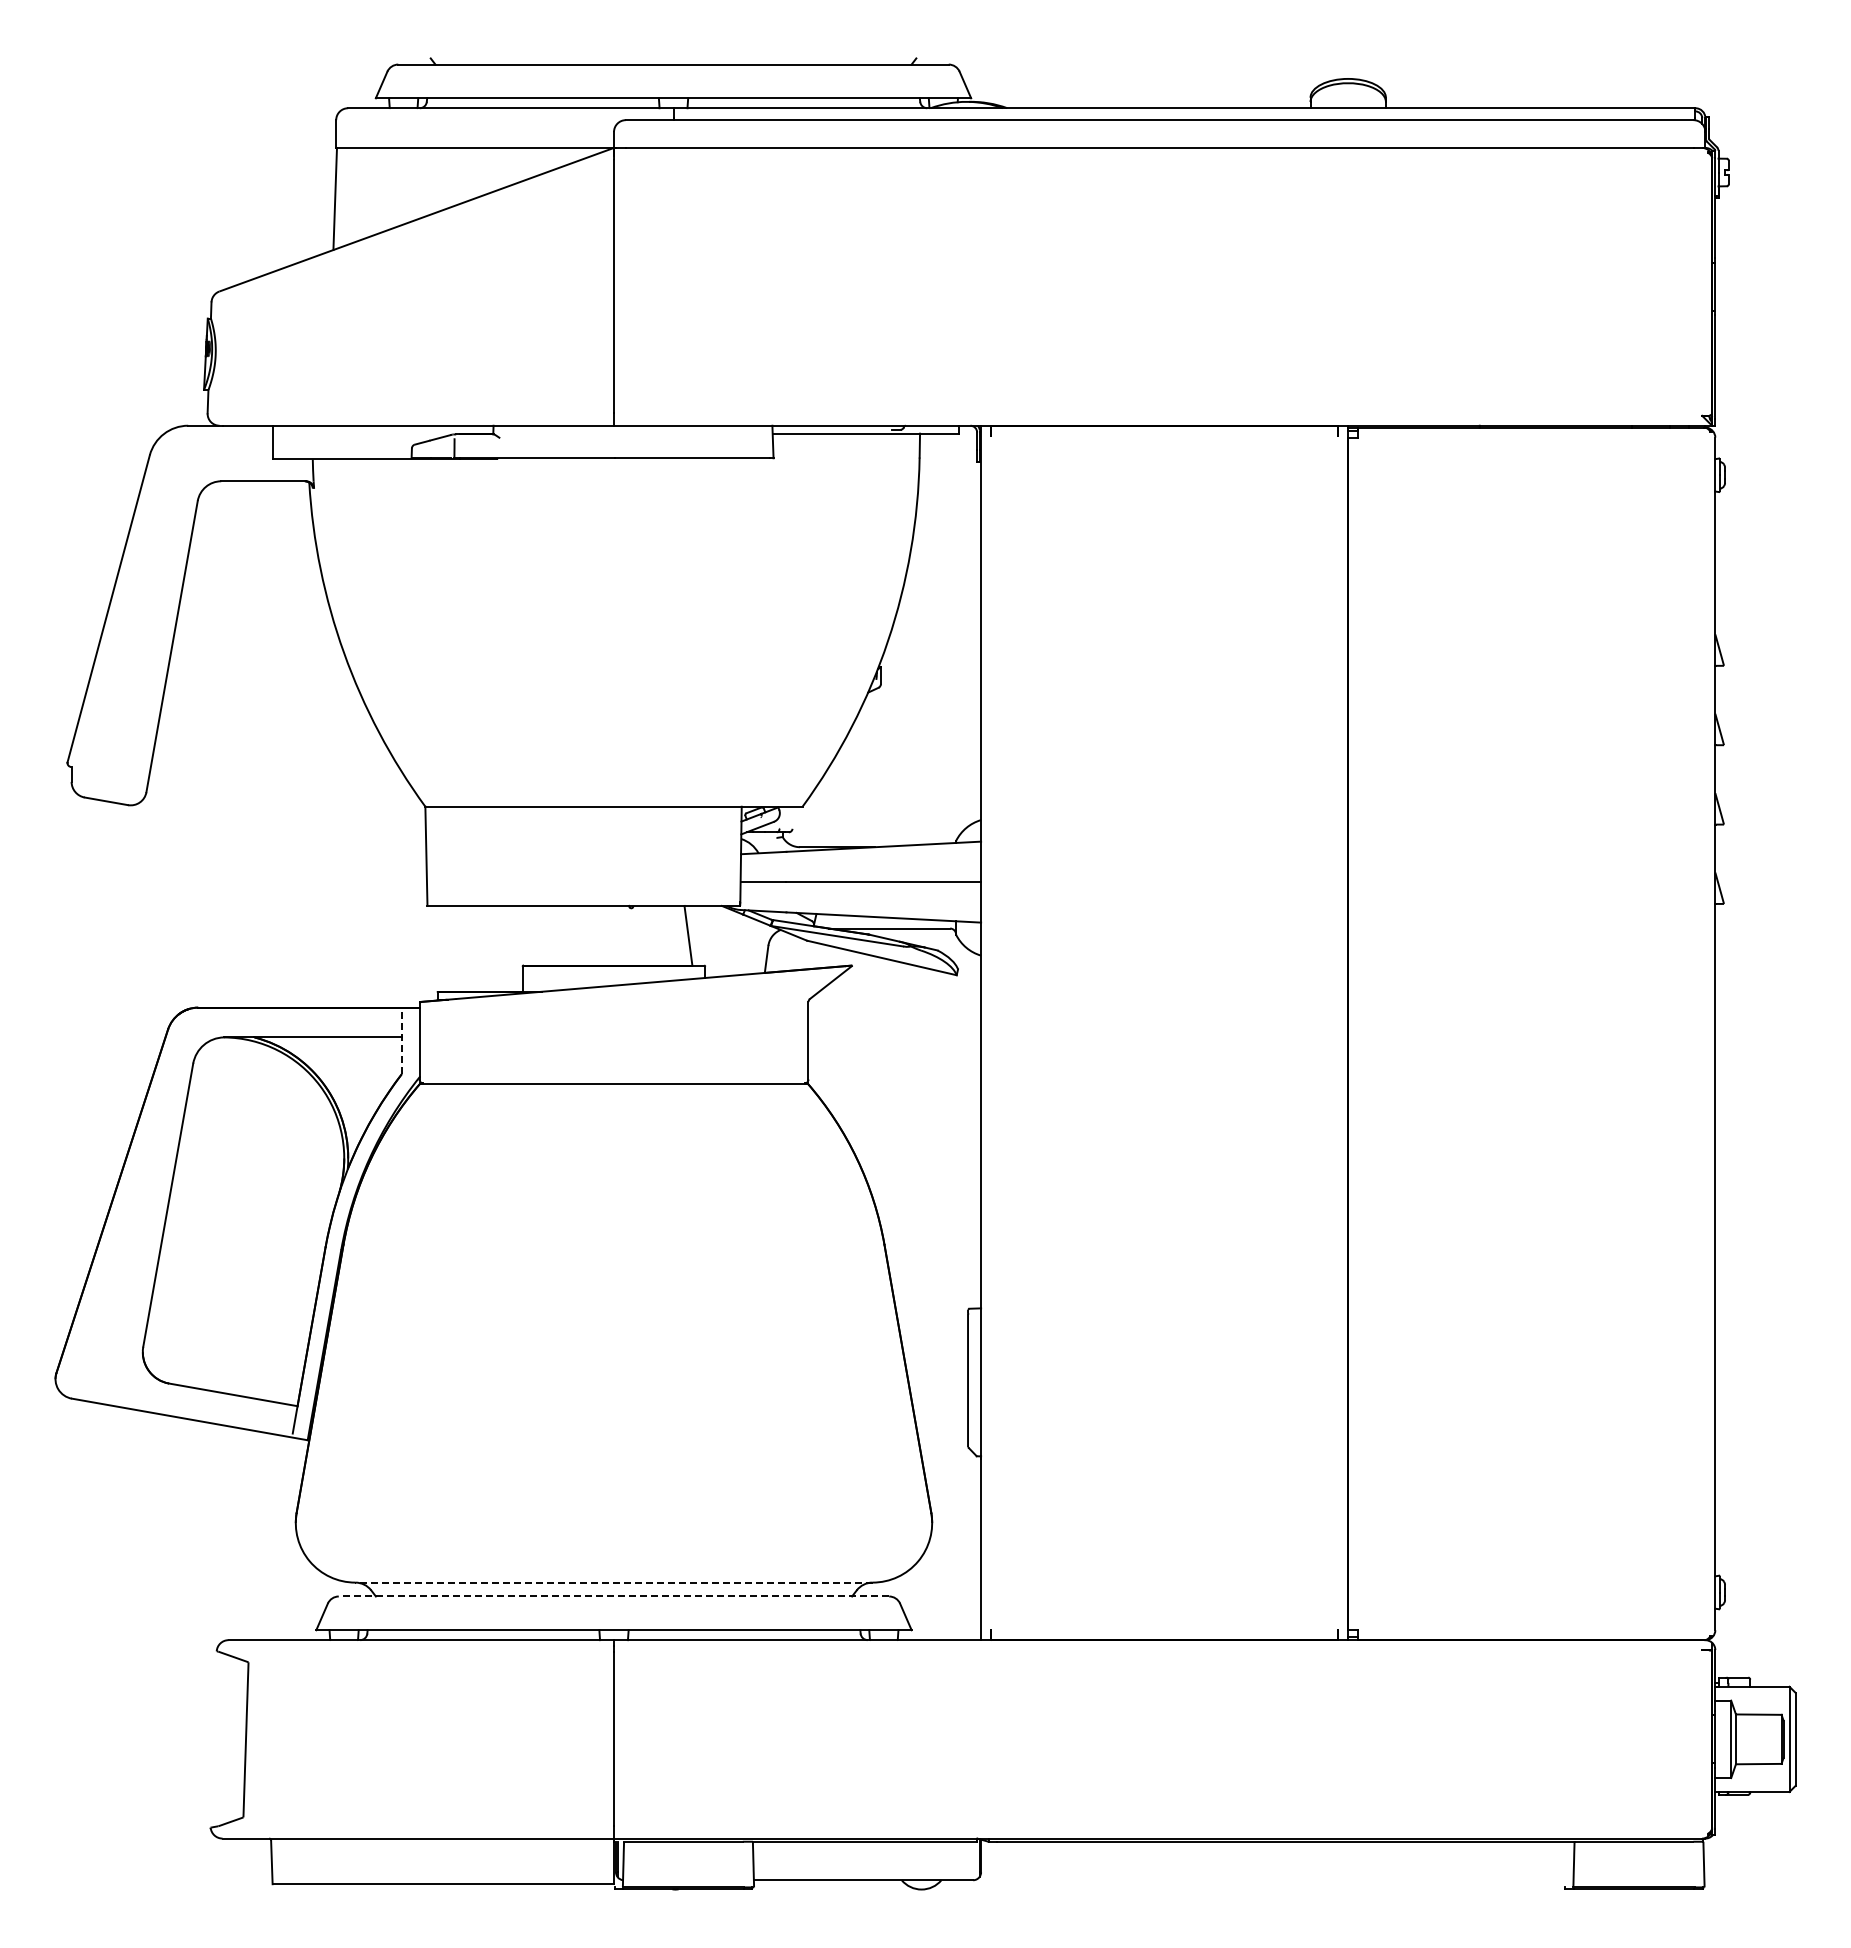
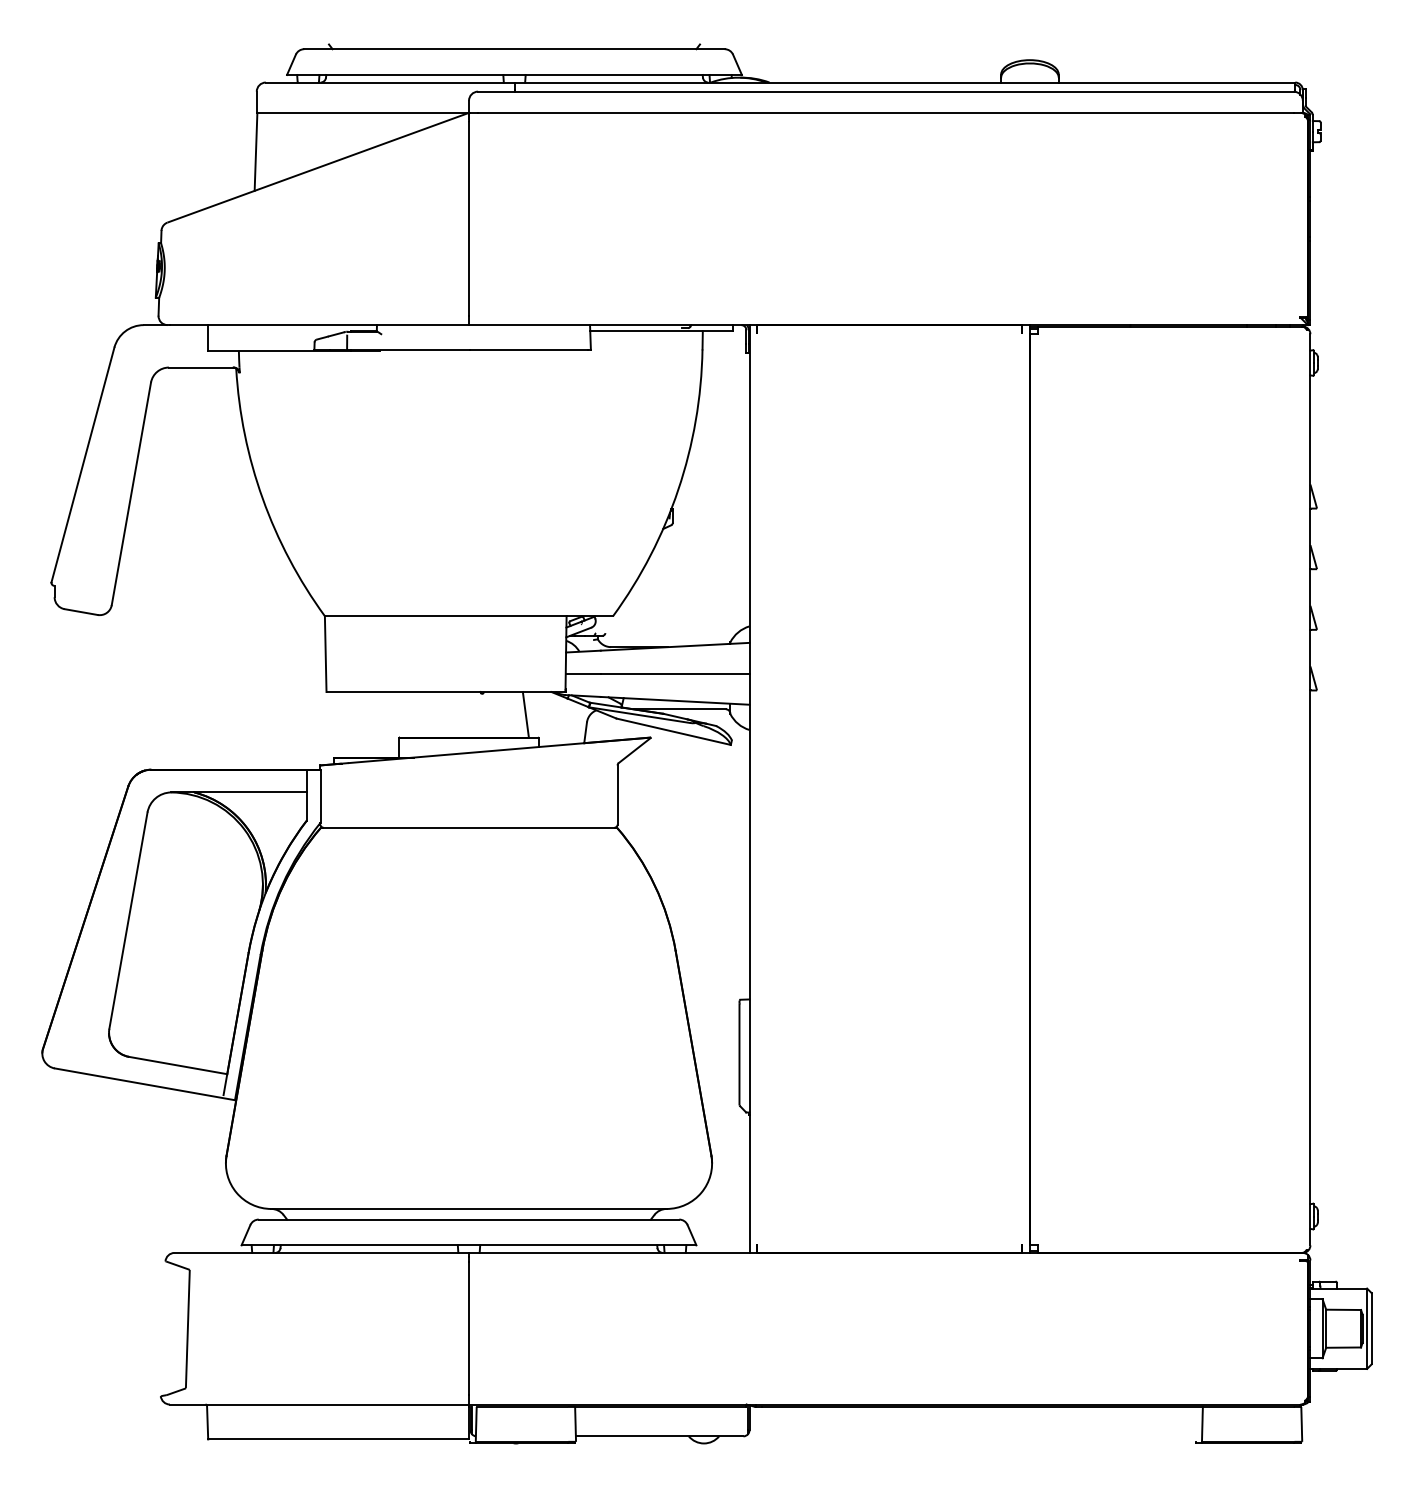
line: (401, 1041) -> (306, 795), dashed -> solid
line: (613, 1582) -> (468, 1208), dashed -> solid
line: (613, 1596) -> (468, 1219), dashed -> solid

